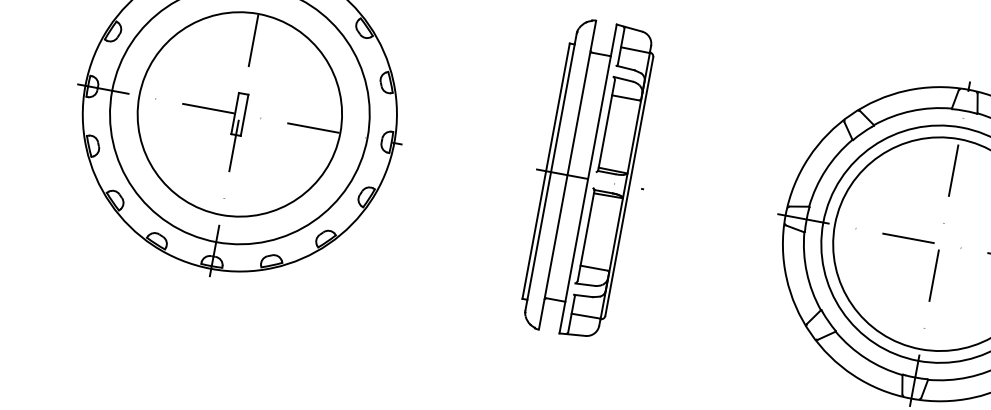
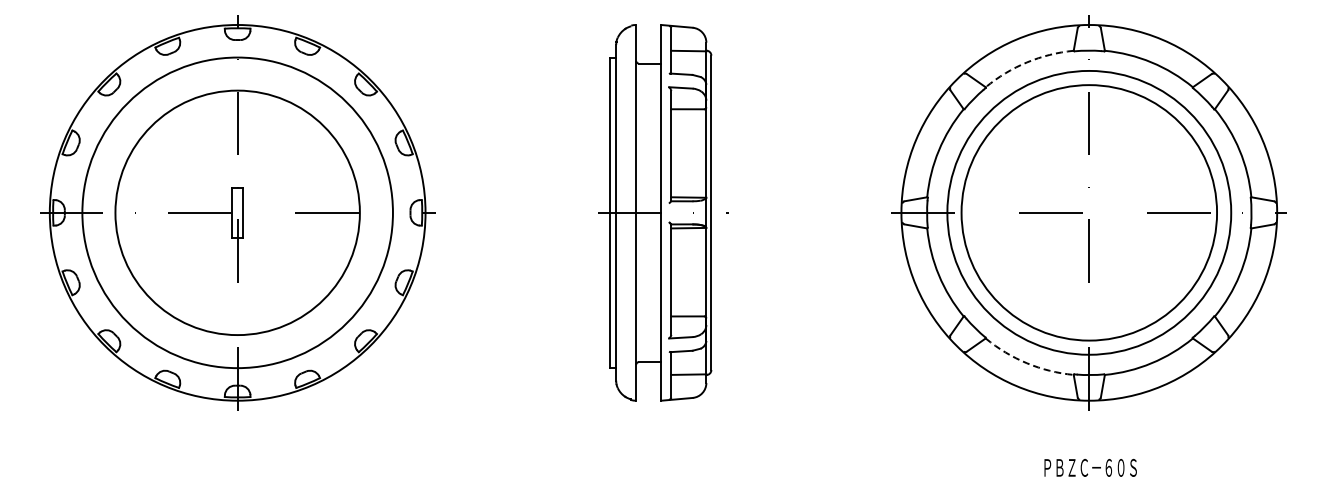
arc: (912, 111) -> (1027, 62), solid -> dashed
arc: (866, 358) -> (1027, 363), solid -> dashed

